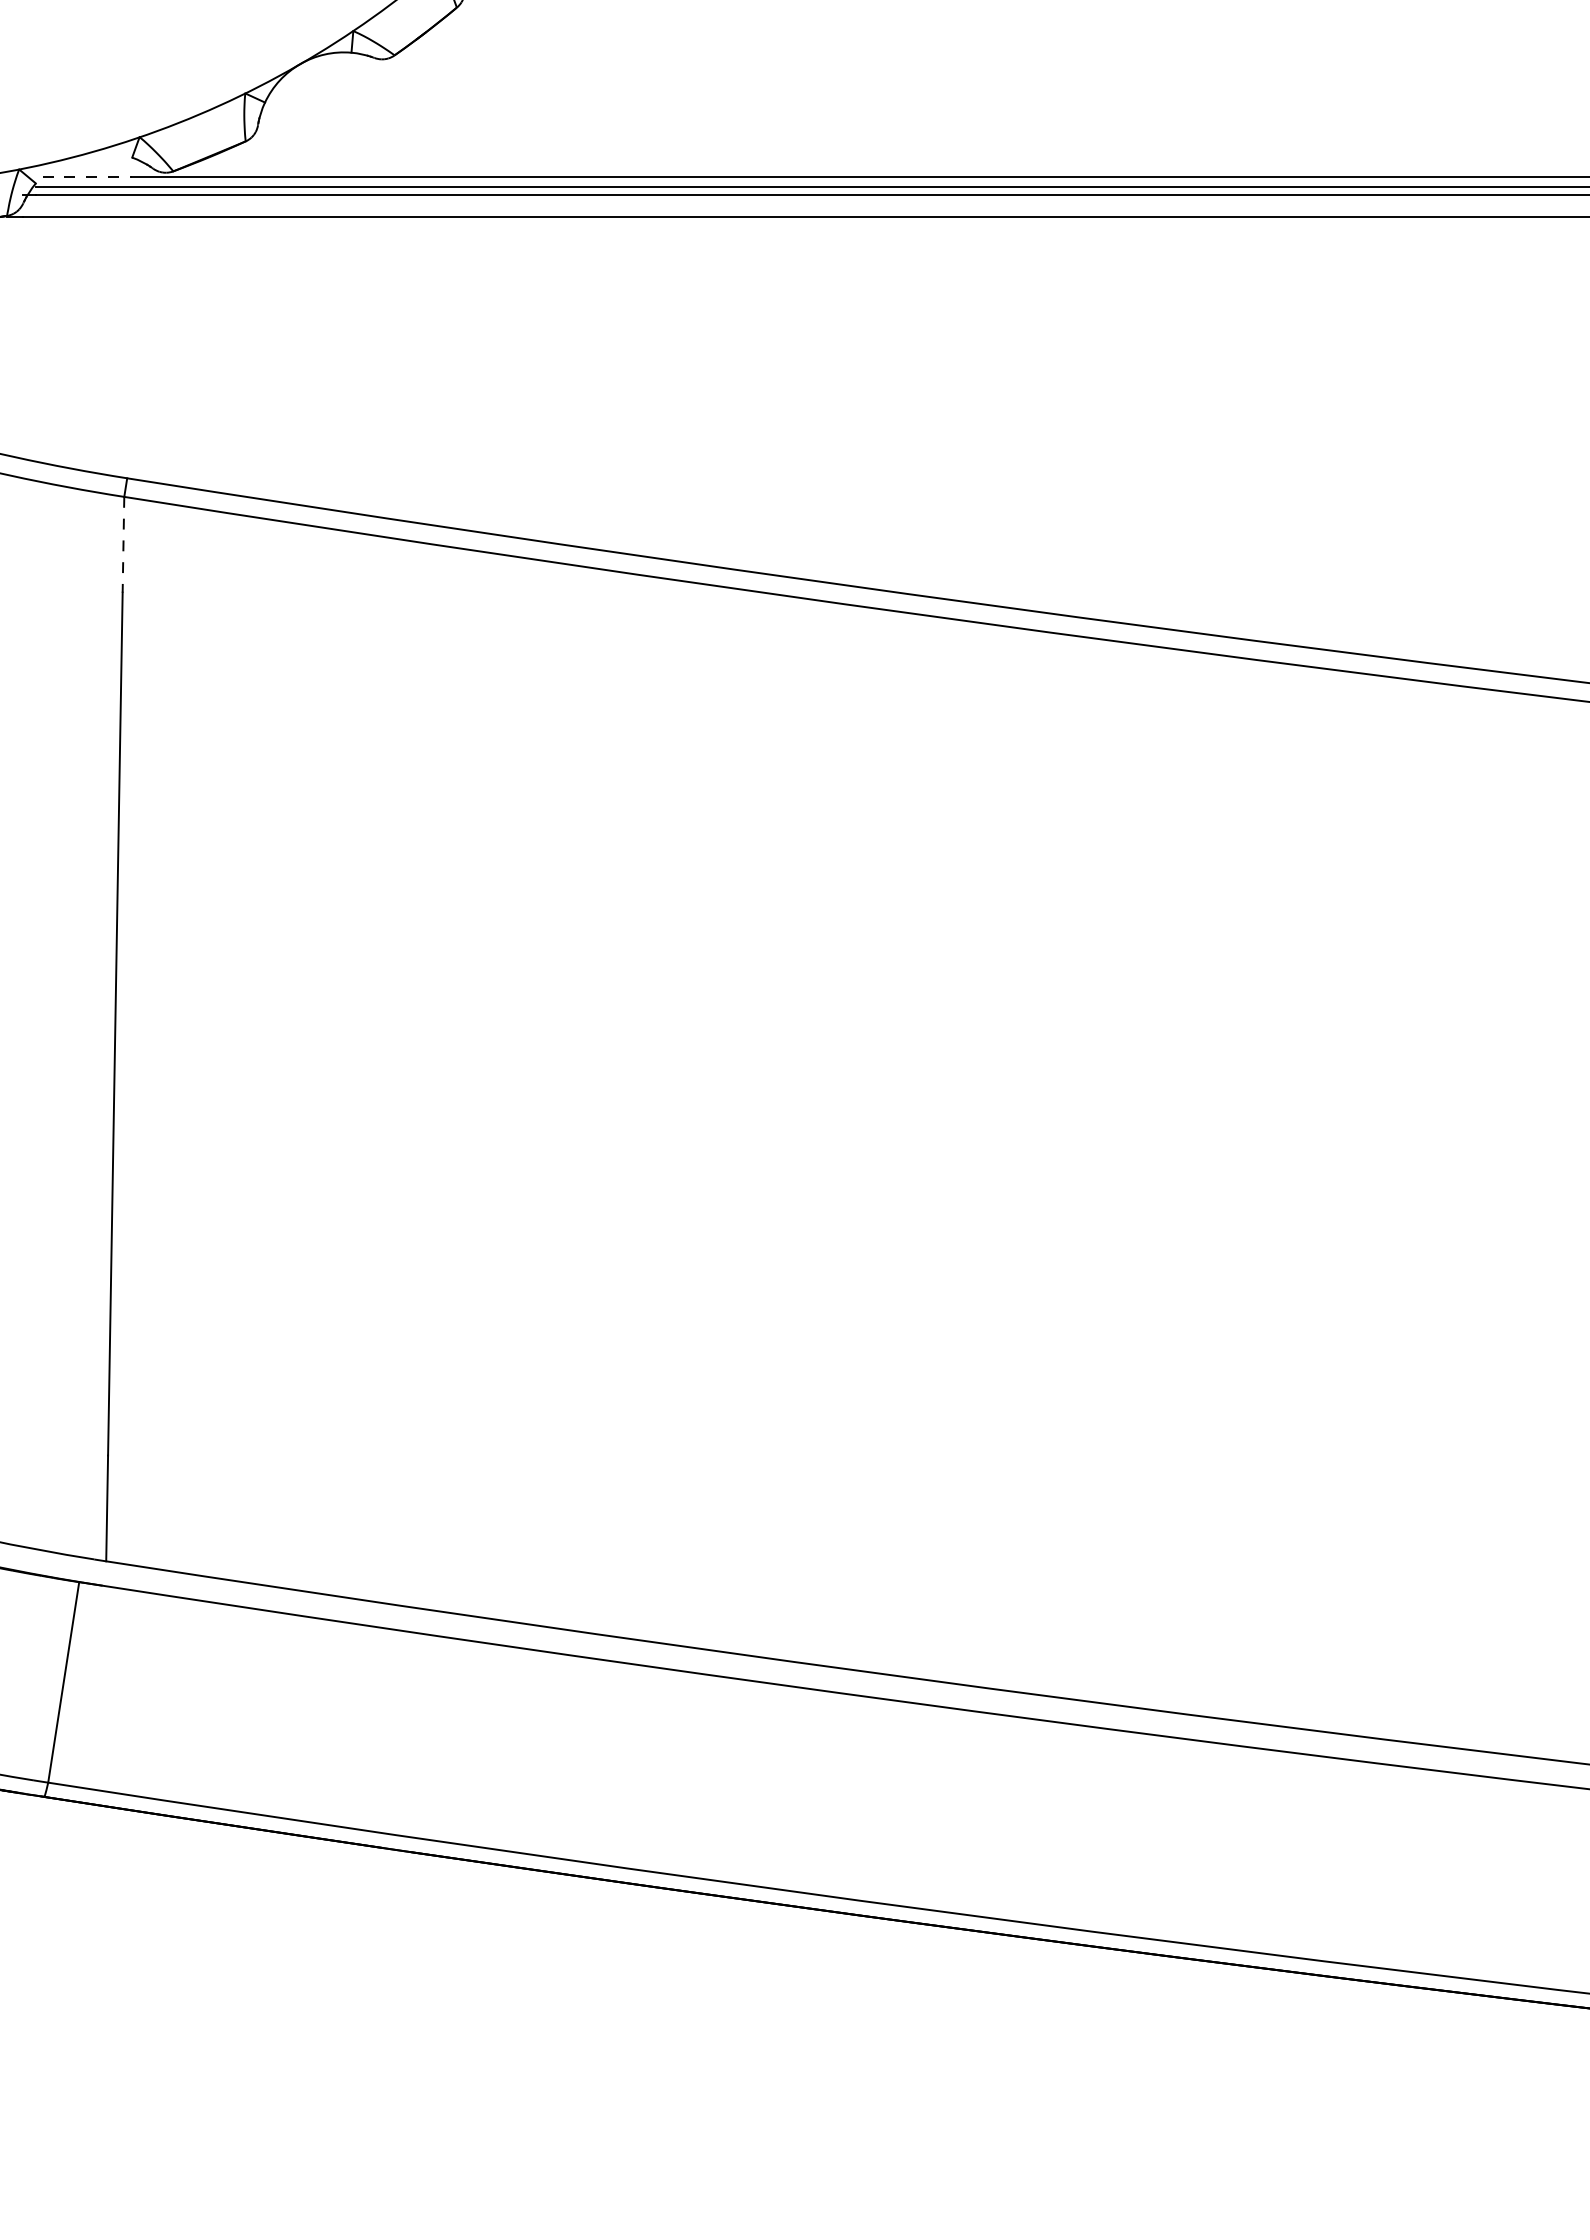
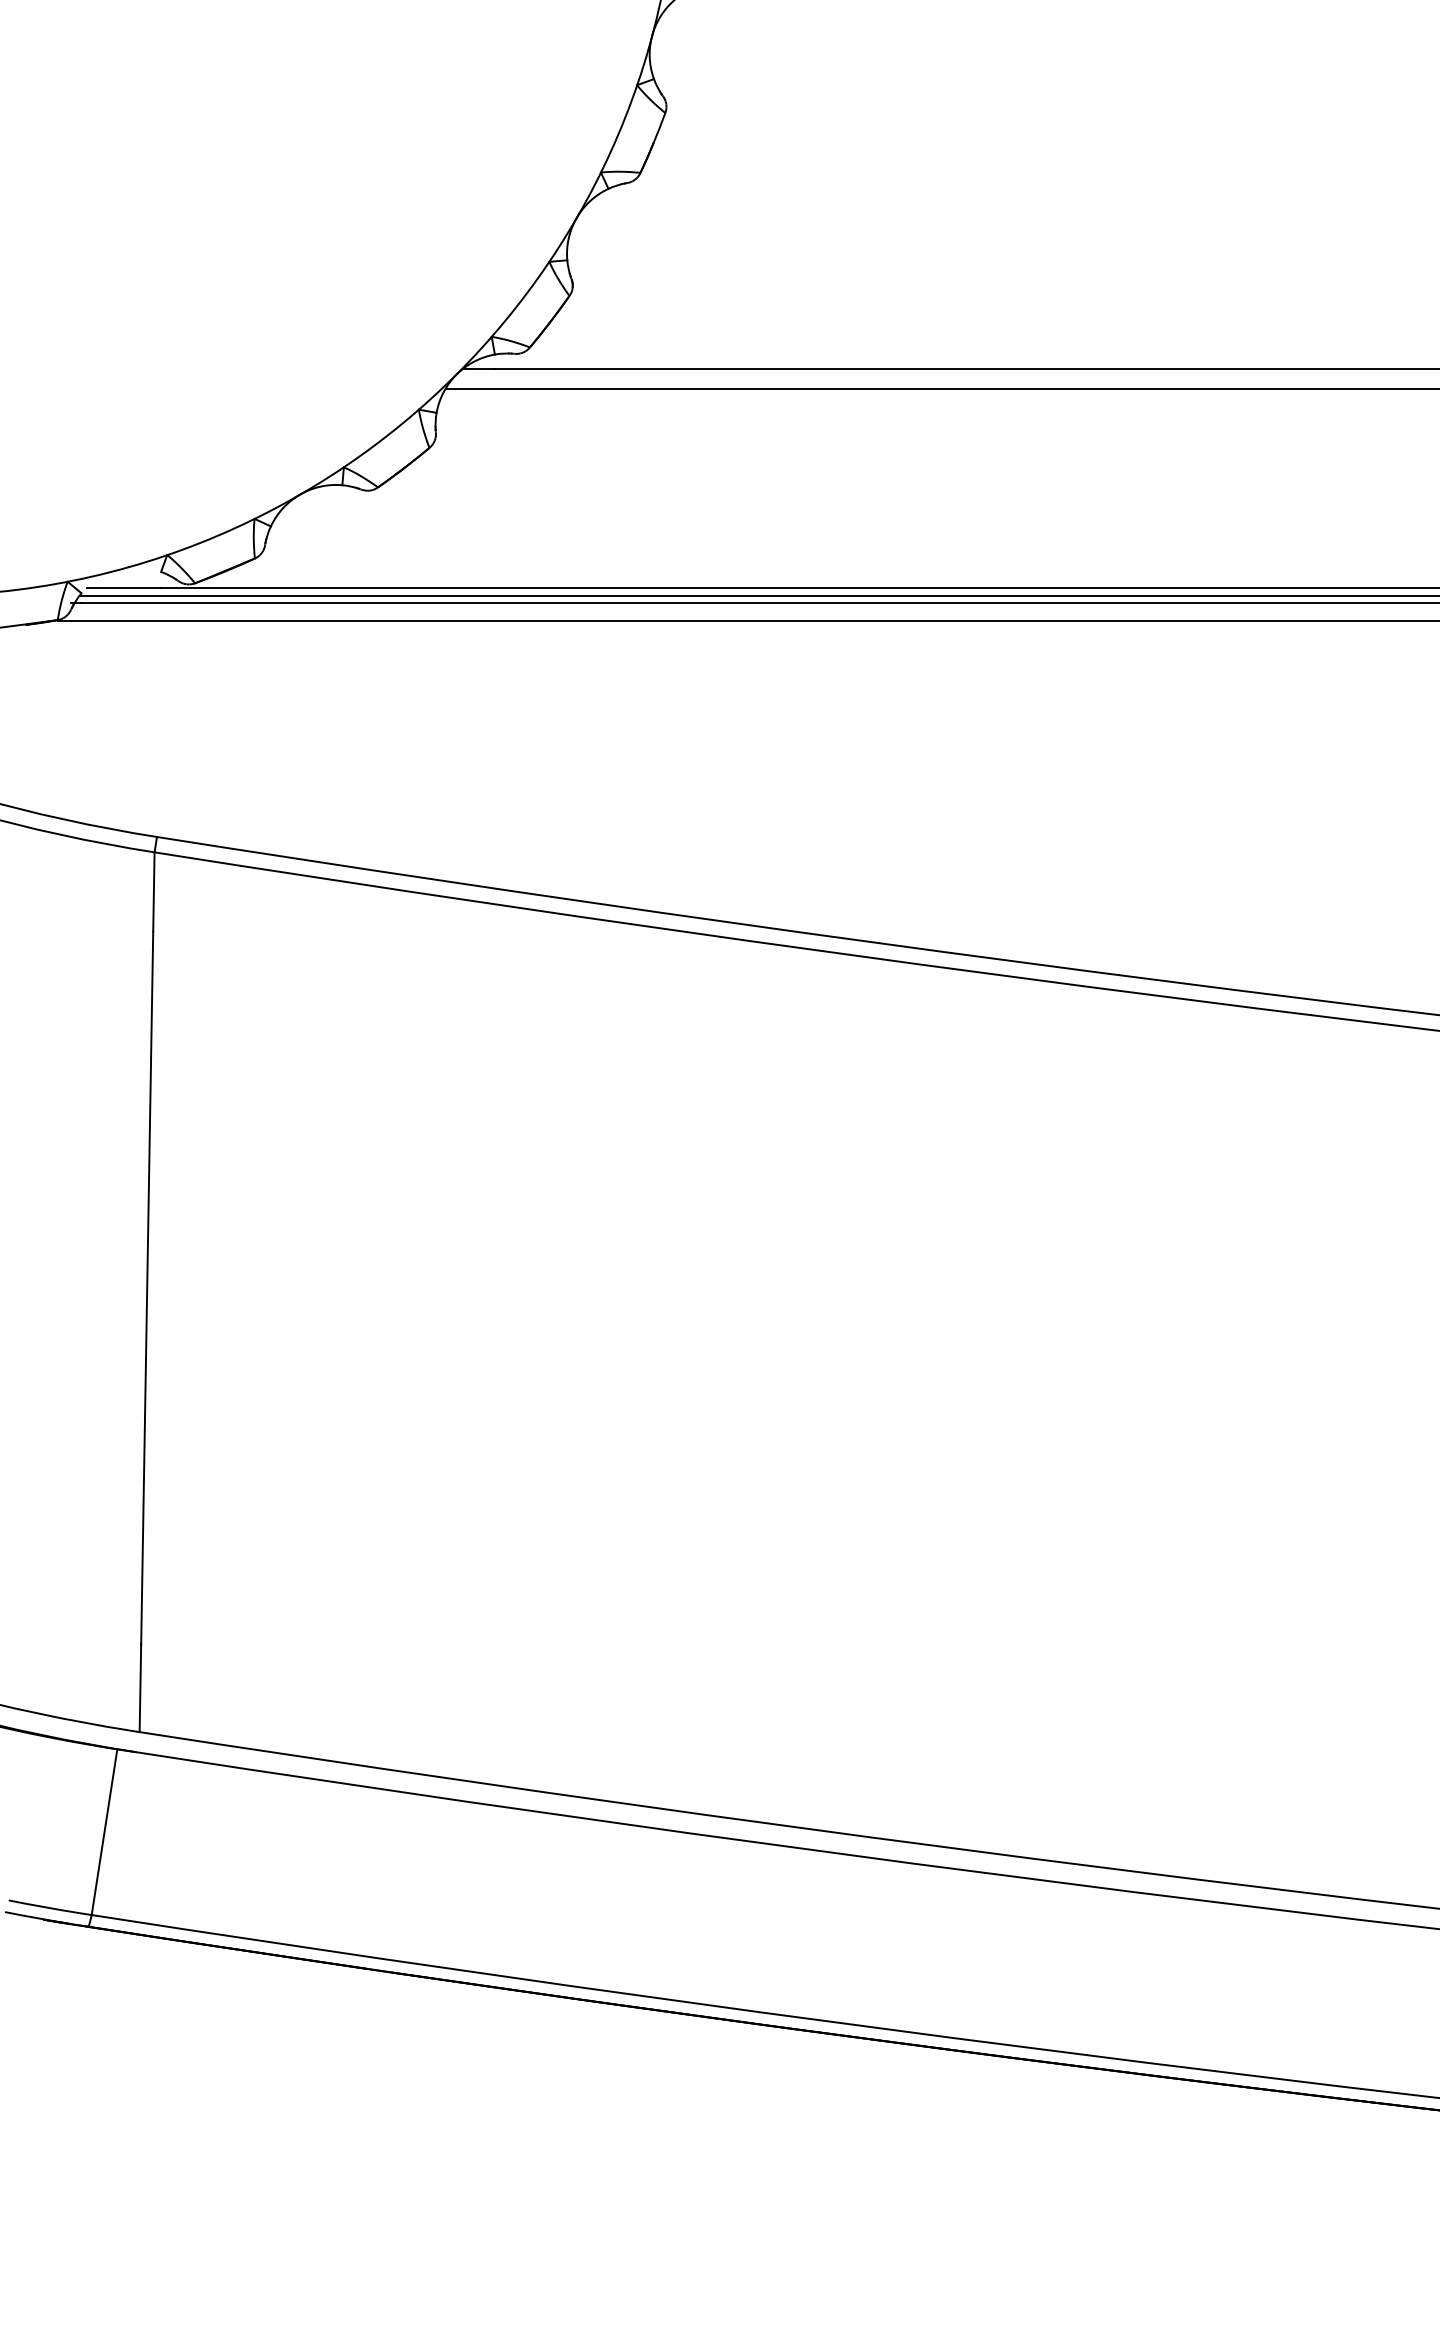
line: (87, 176) -> (124, 587), dashed -> solid
line: (122, 544) -> (153, 891), dashed -> solid

